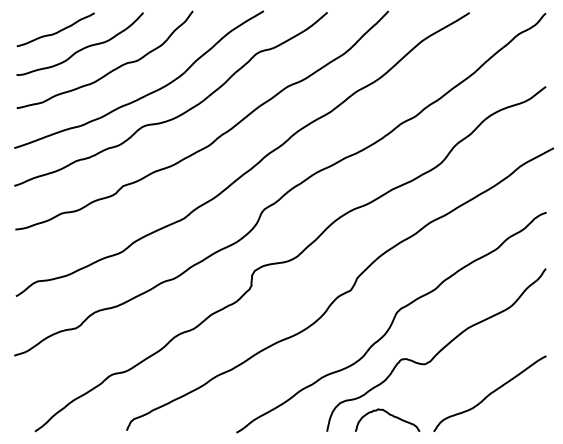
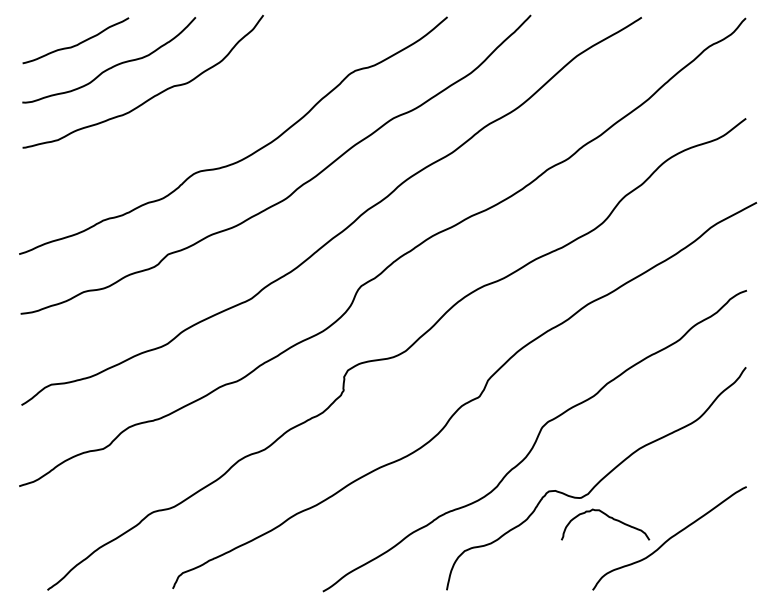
curve: (146, 94) -> (199, 129), removed
curve: (390, 415) -> (609, 518), moved

